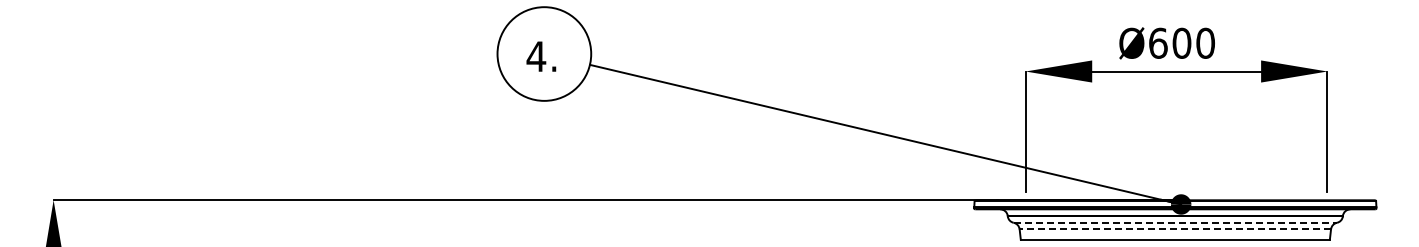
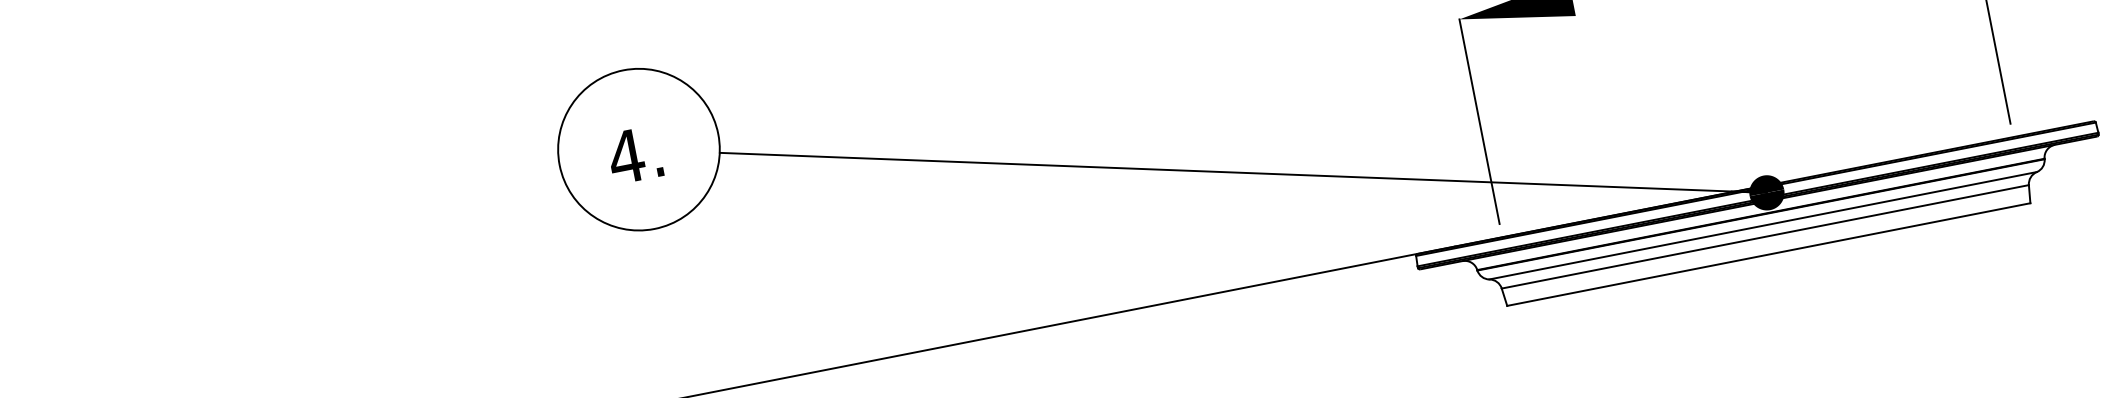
line: (1175, 222) -> (1763, 225), dashed -> solid
line: (1175, 229) -> (1765, 237), dashed -> solid

